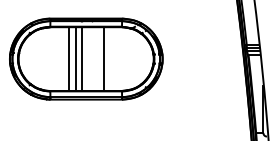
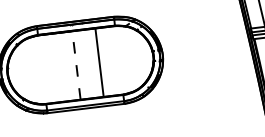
line: (69, 58) -> (62, 66), removed
line: (76, 58) -> (70, 65), removed
line: (82, 59) -> (76, 65), solid -> dashed

